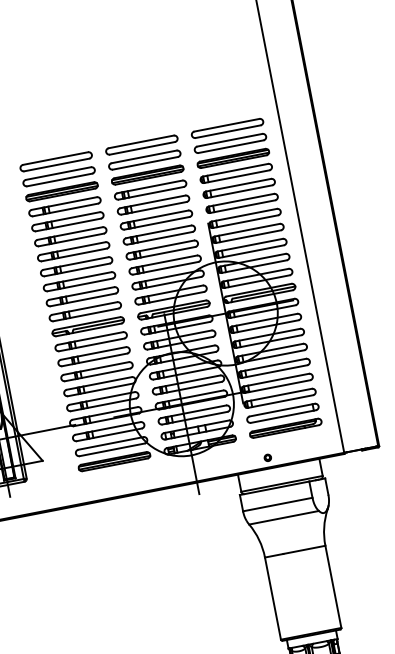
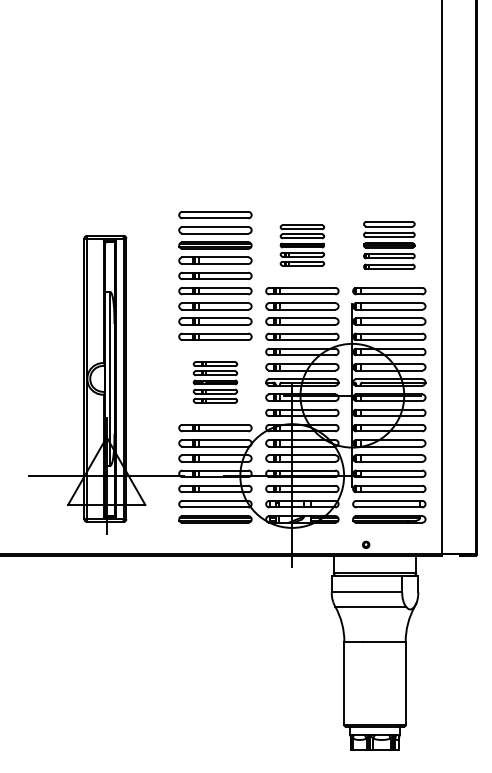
part: (233, 158) -> (389, 245), size x0.7
part: (147, 175) -> (302, 245), size x0.6
part: (88, 326) -> (215, 382), size x0.6

